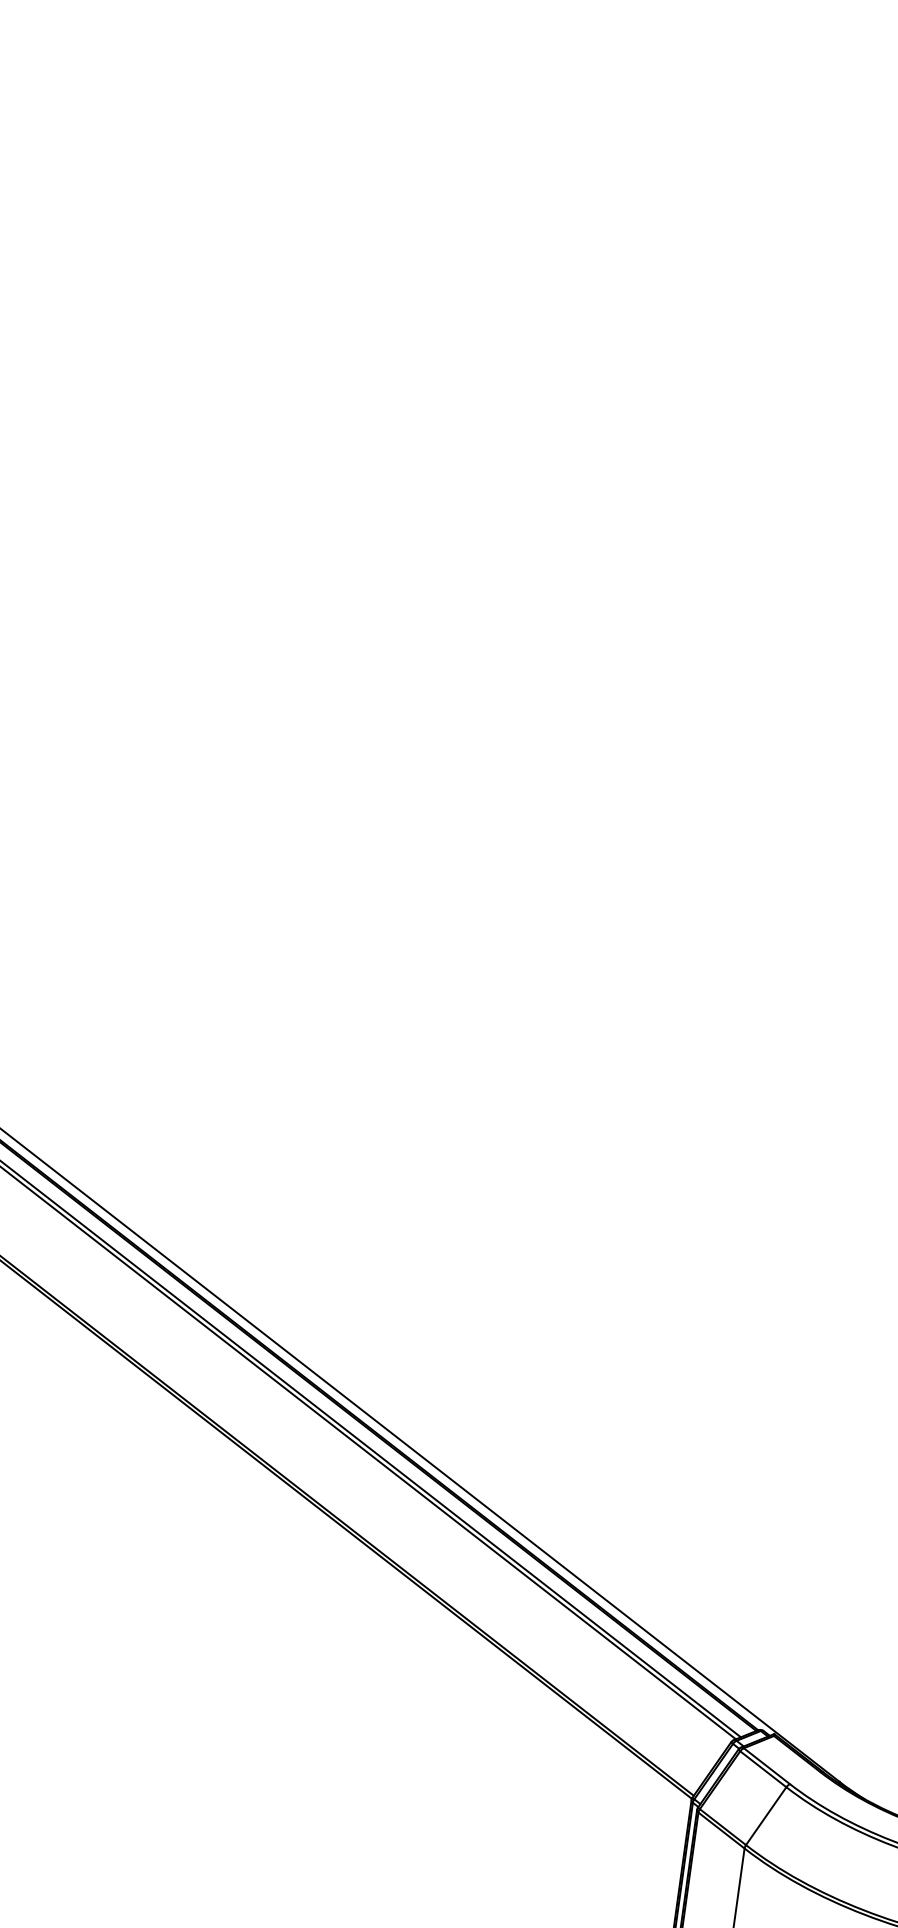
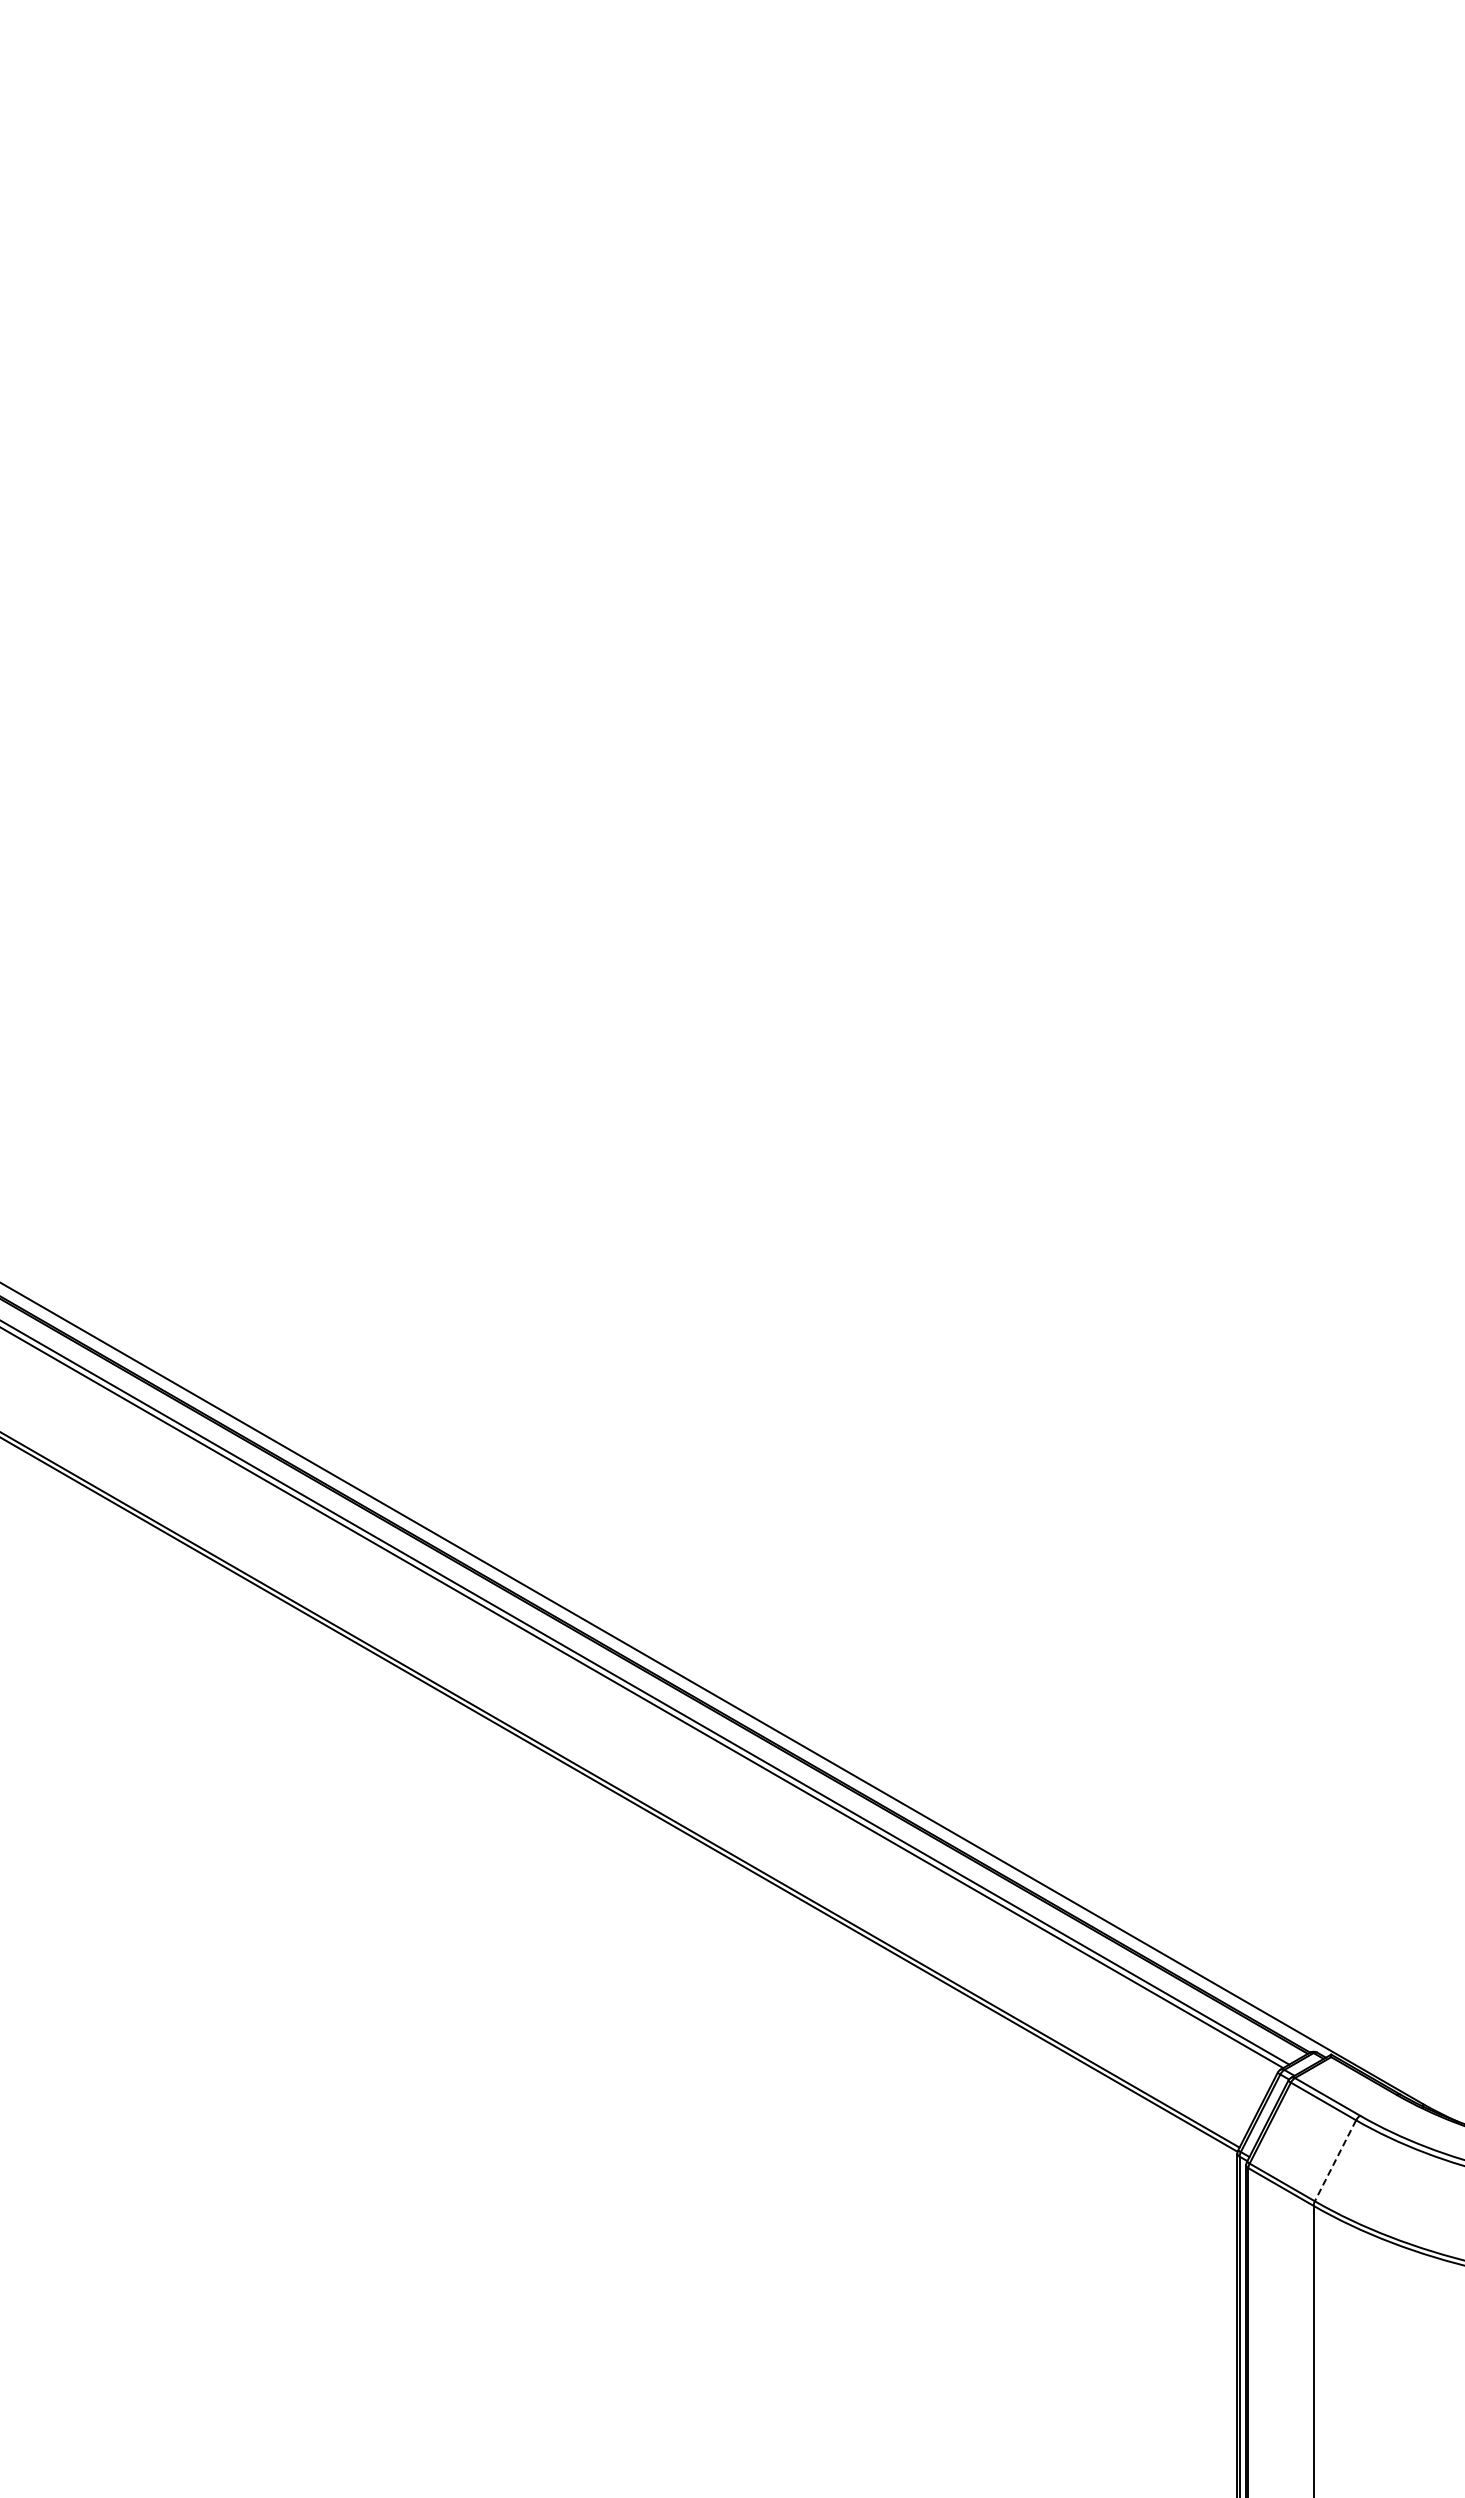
line: (766, 1816) -> (1335, 2161), solid -> dashed

